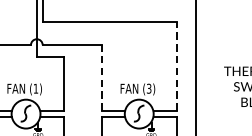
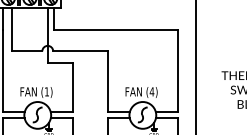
line: (176, 65) -> (177, 70), dashed -> solid
line: (102, 77) -> (108, 81), dashed -> solid
text: (148, 88) -> (151, 91), (3) -> (4)

